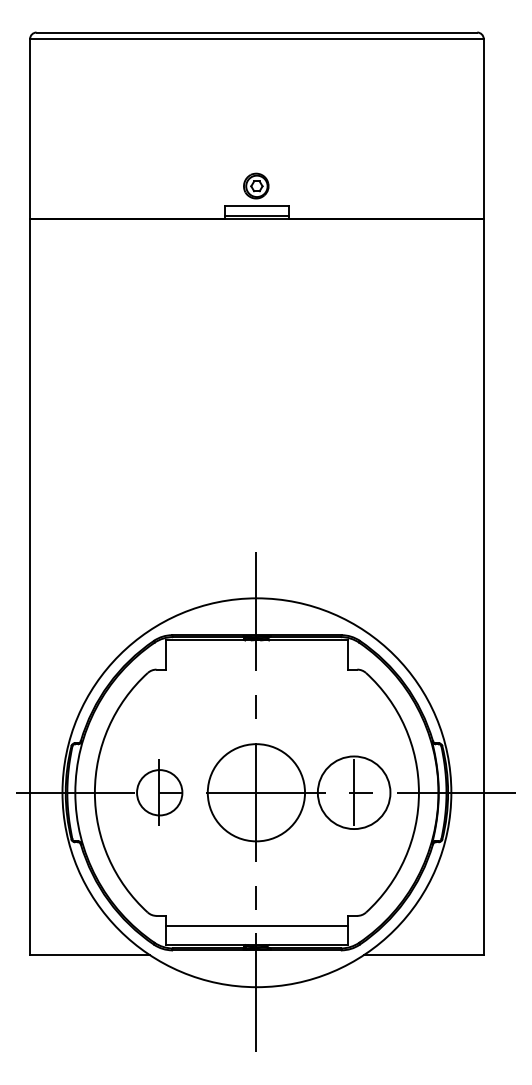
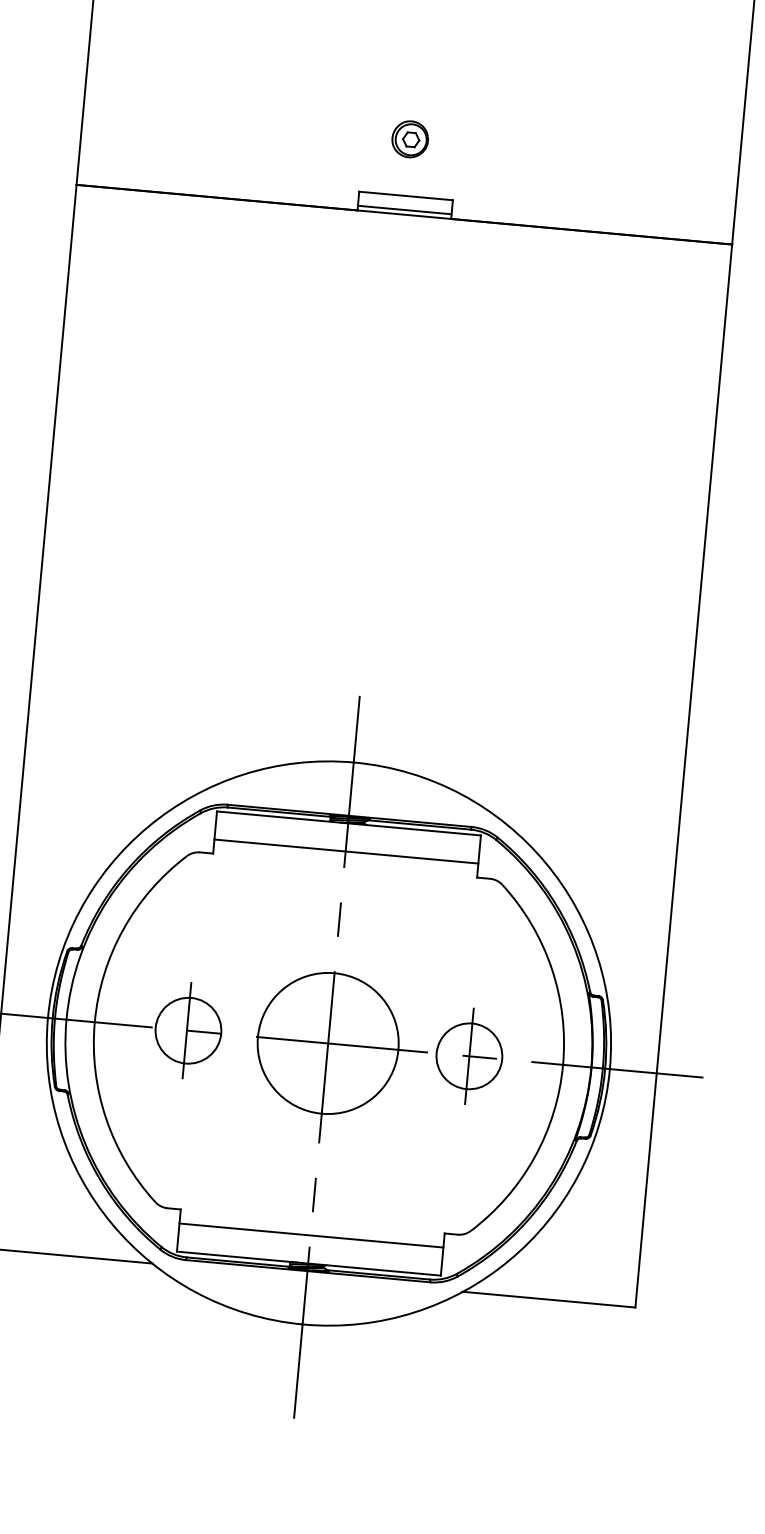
part: (256, 185) -> (410, 138), moved
line: (256, 659) -> (345, 850), added
circle: (353, 792) -> (468, 1055), size x0.62

